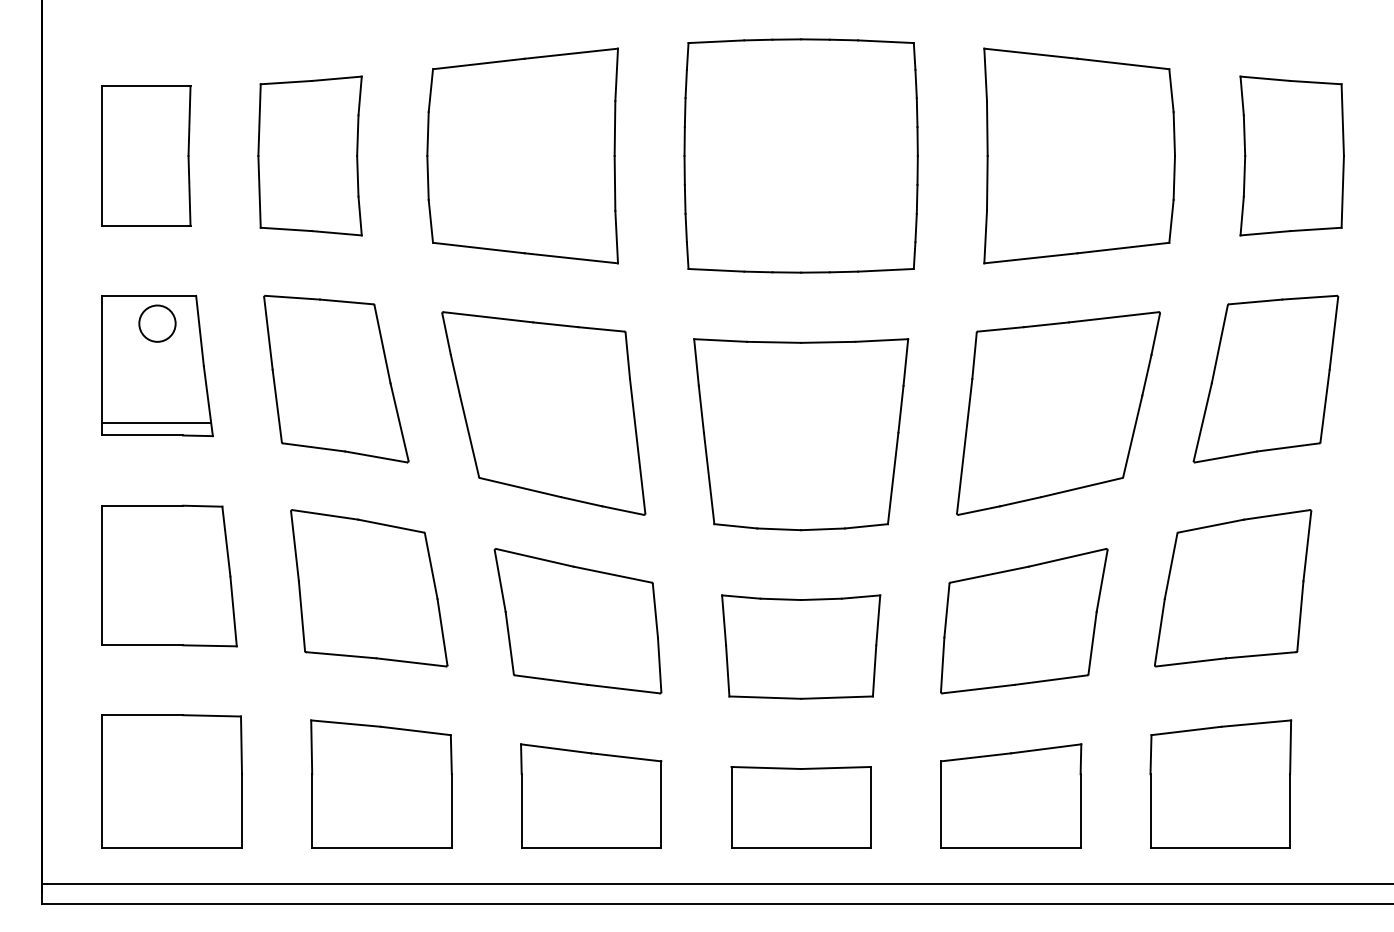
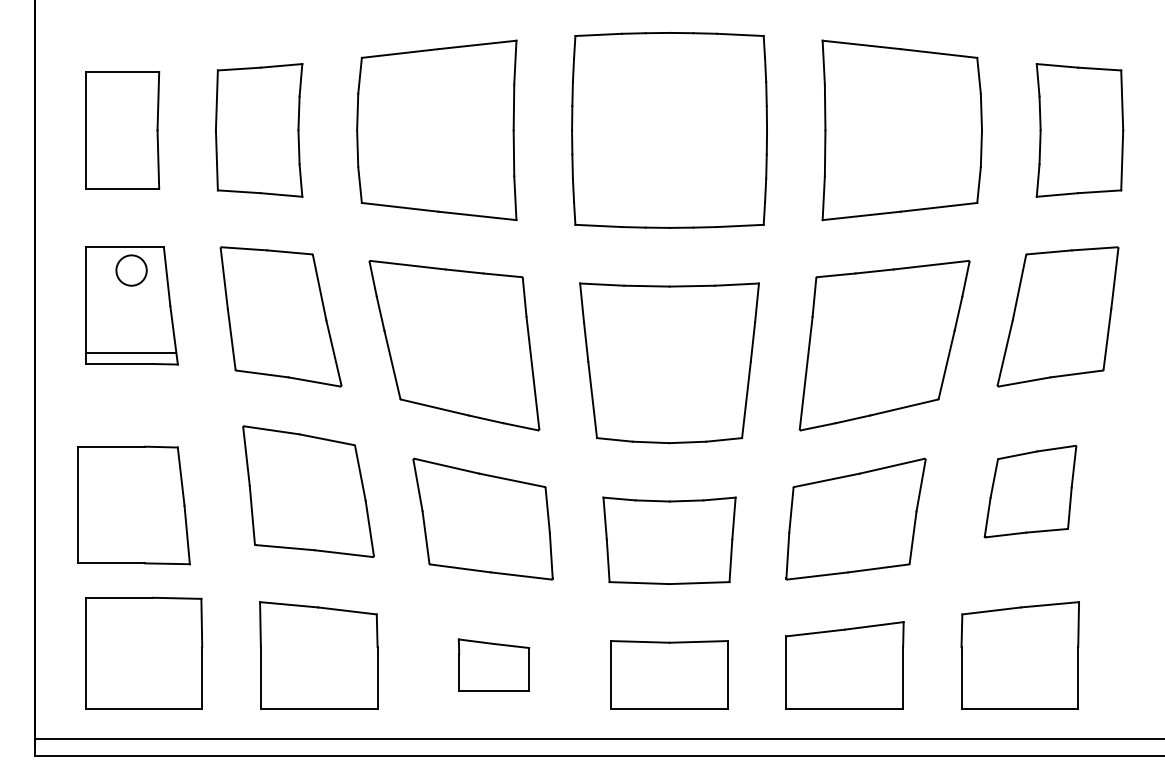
part: (169, 576) -> (133, 505), moved
part: (1233, 588) -> (1030, 491), size x0.7
part: (590, 796) -> (493, 665), size x0.6

